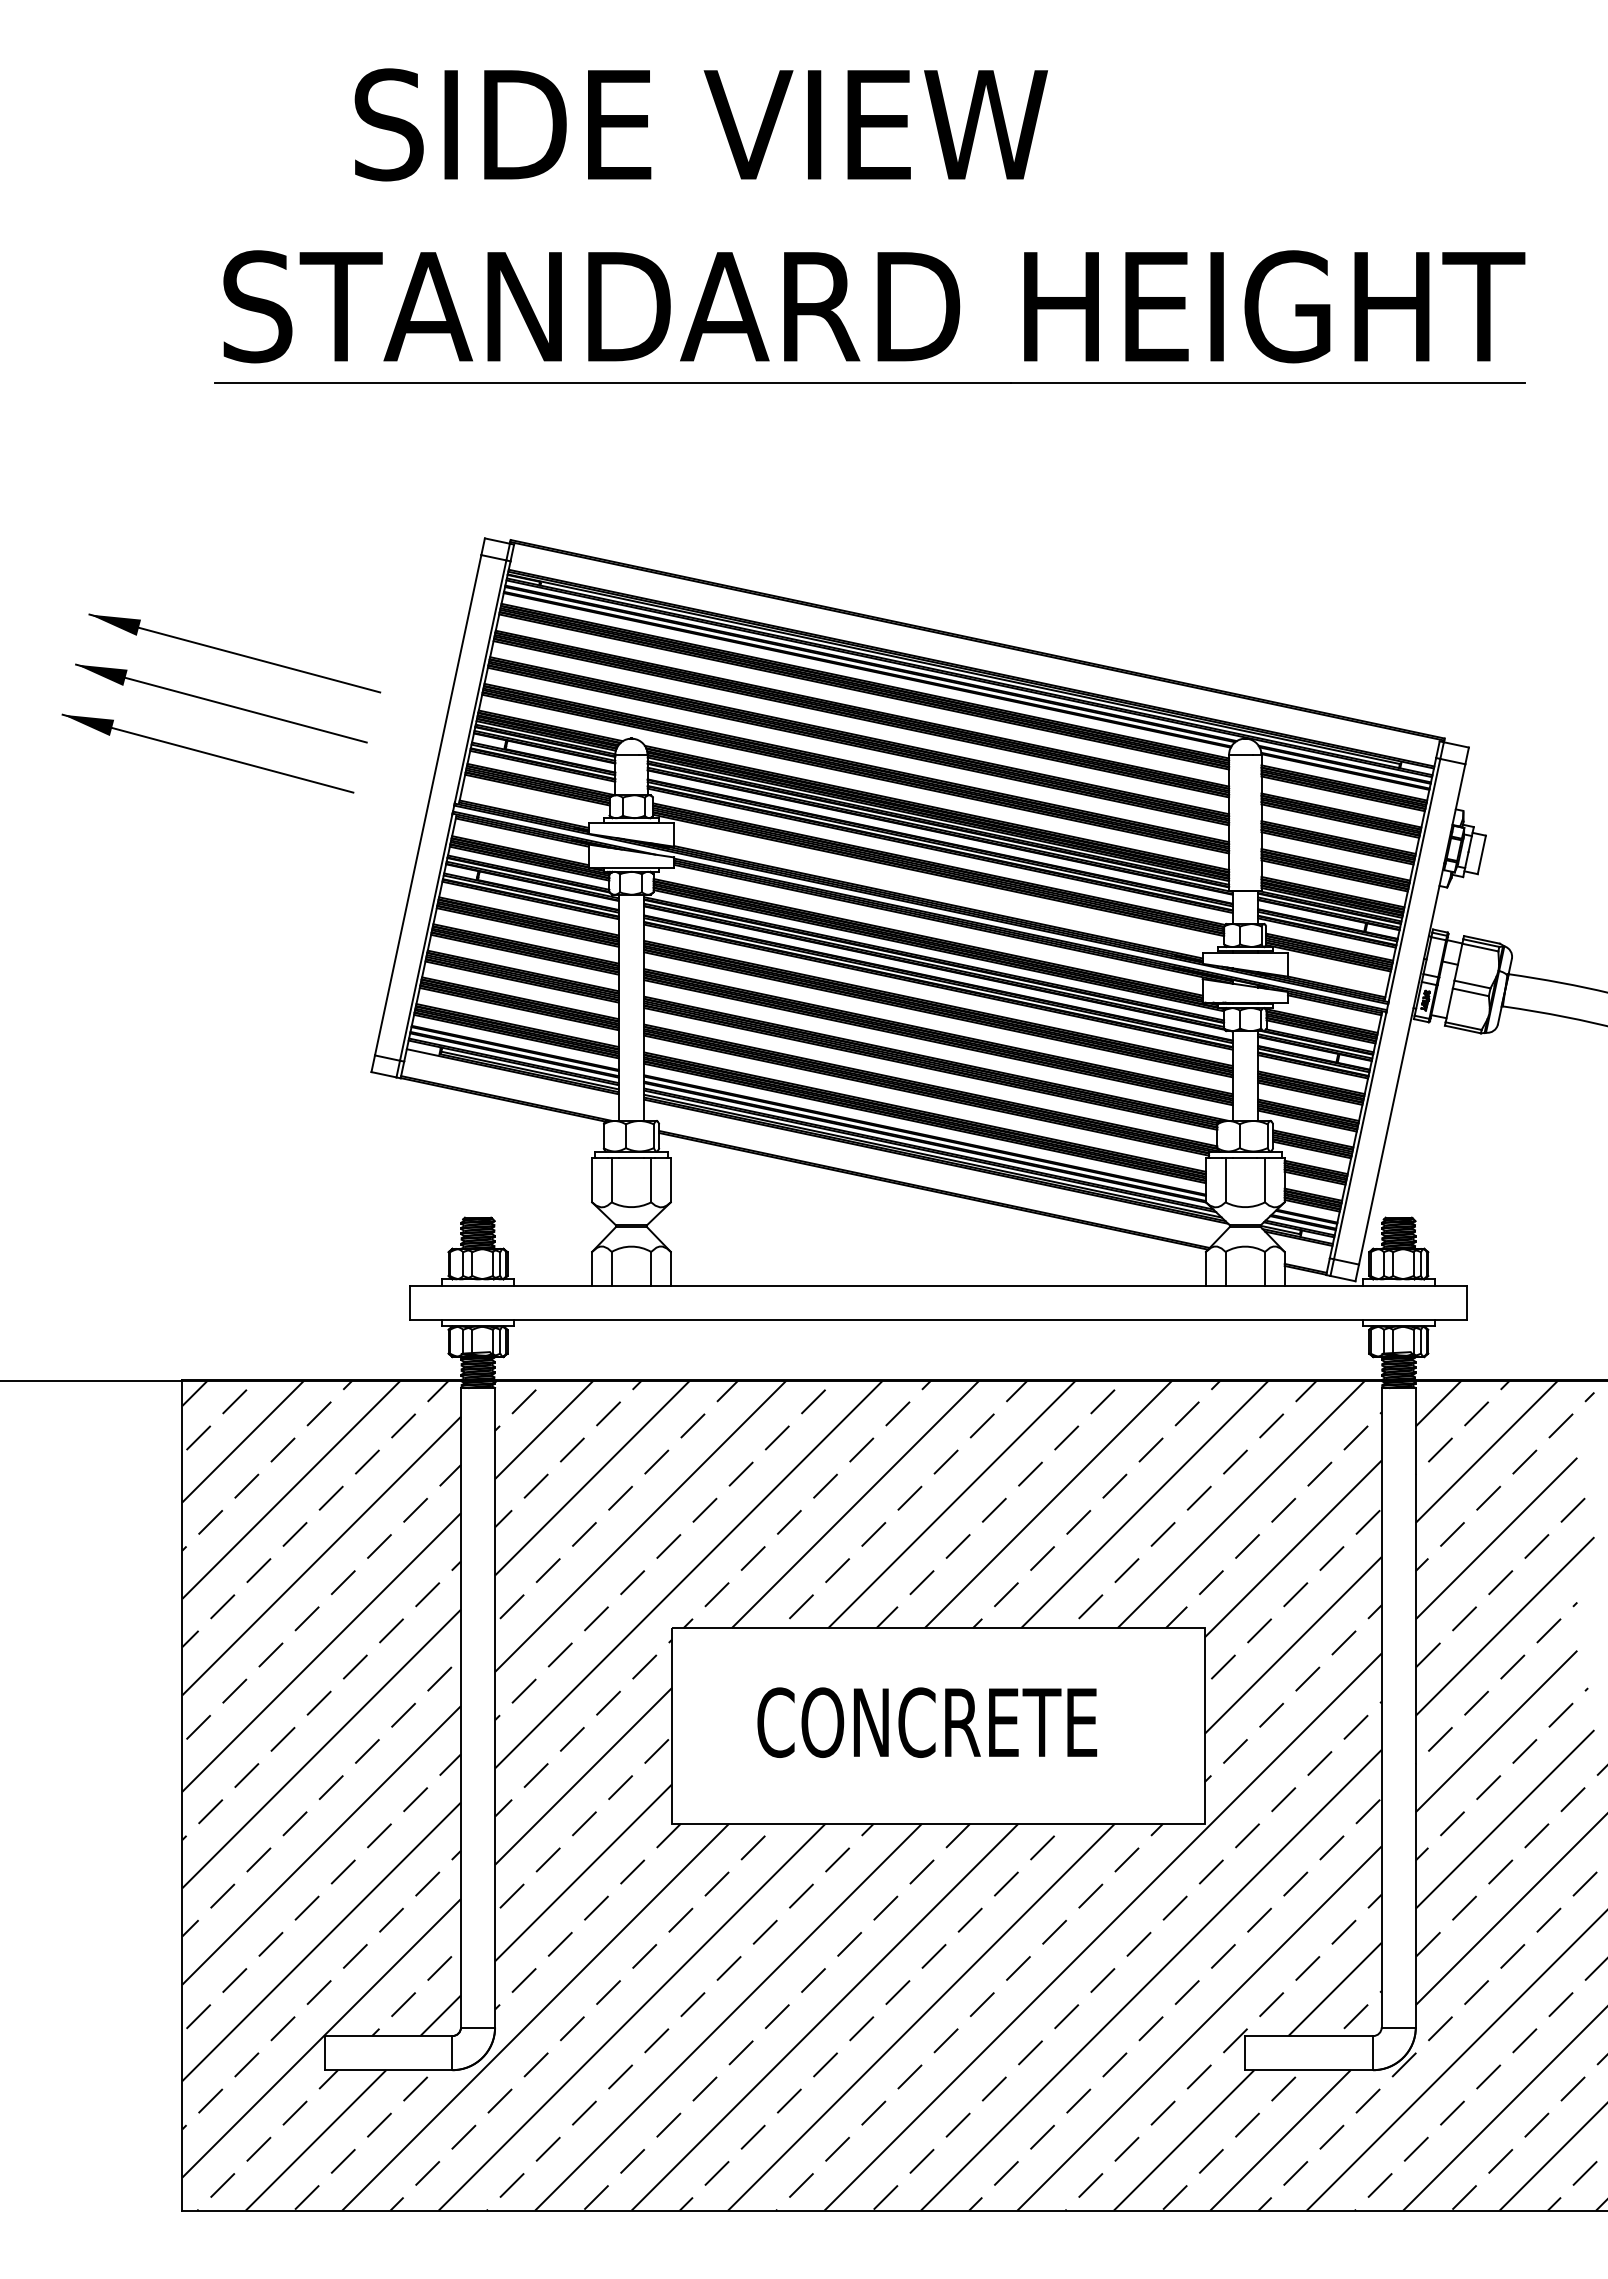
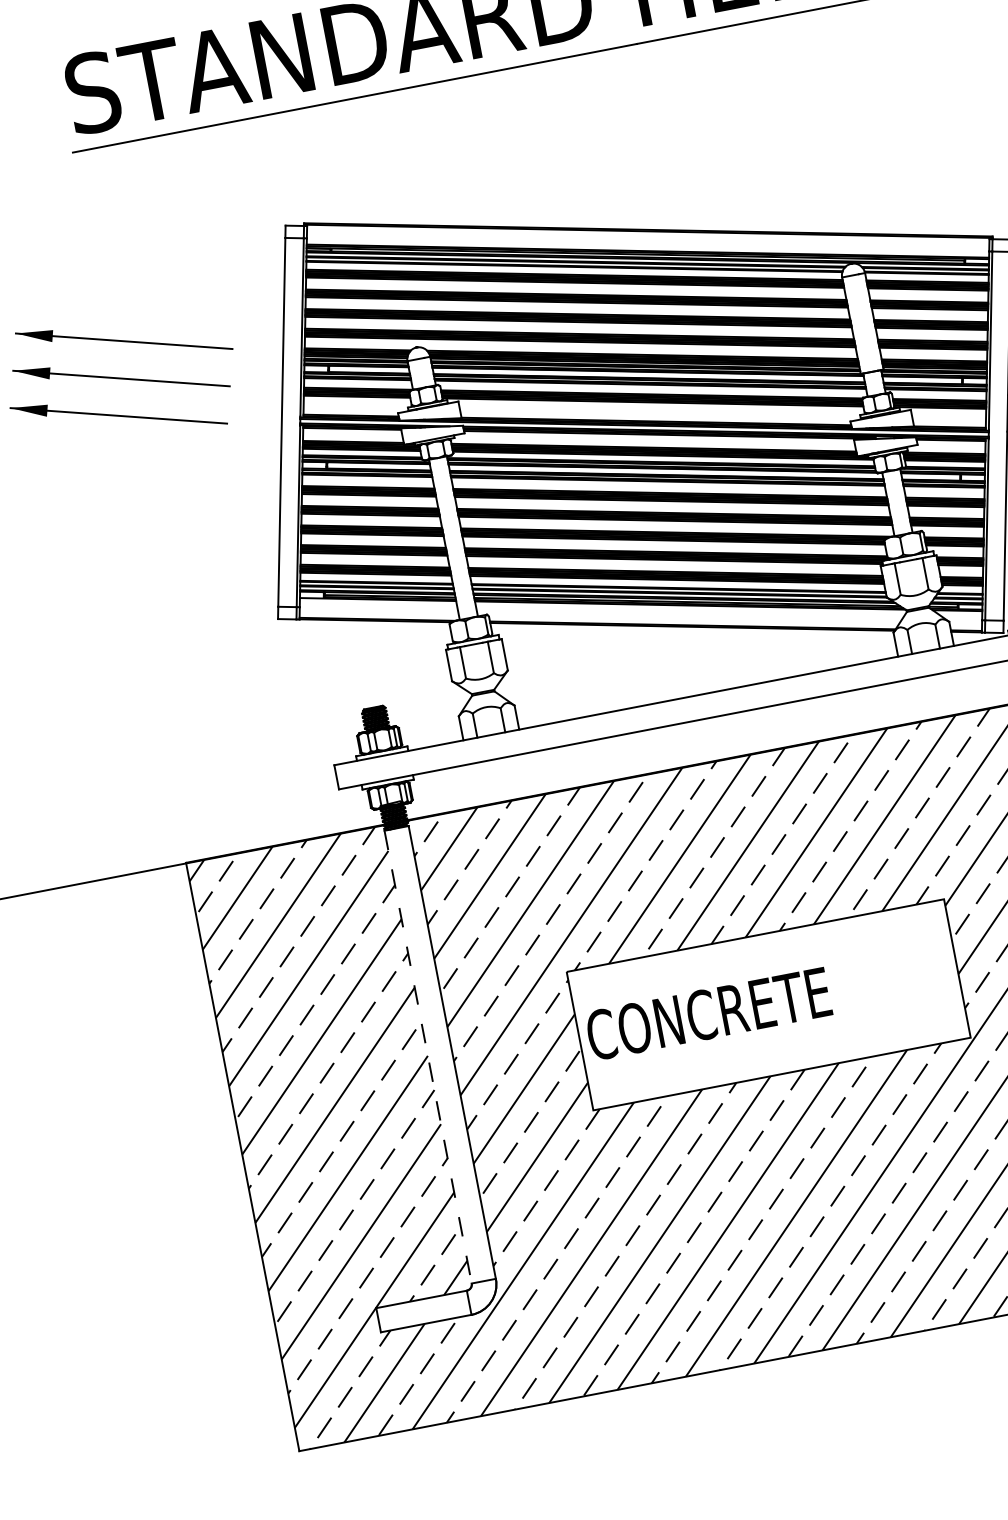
line: (460, 1707) -> (427, 1056), solid -> dashed
text: (927, 1722) -> (708, 1013), moved

